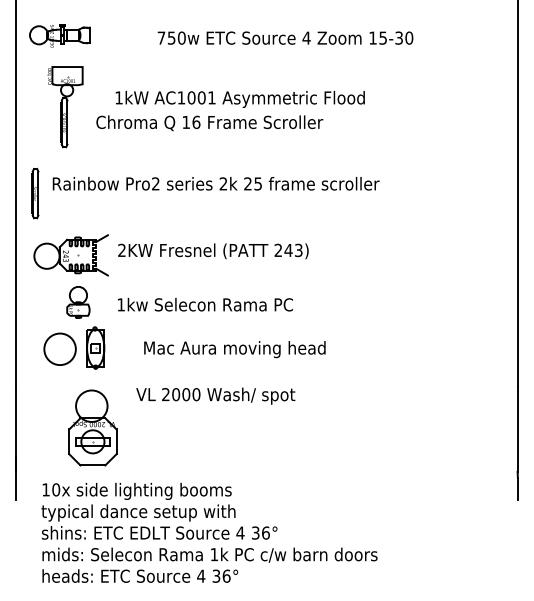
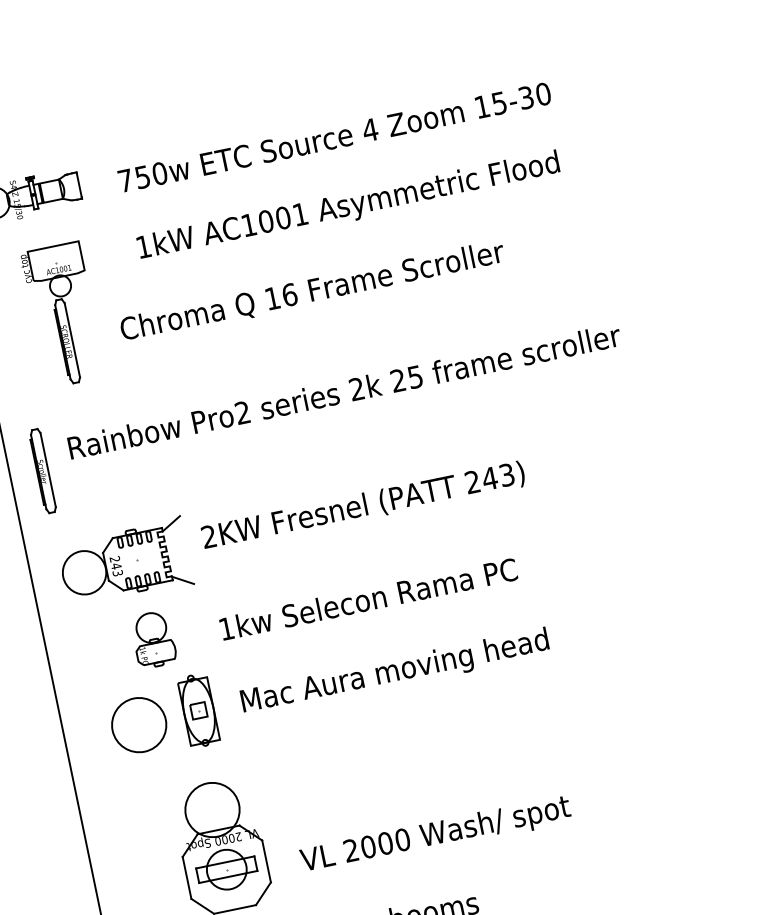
text: (285, 37) -> (334, 136), moved
text: (239, 99) -> (347, 207), moved
text: (234, 349) -> (394, 672), moved
text: (215, 395) -> (435, 834), moved

